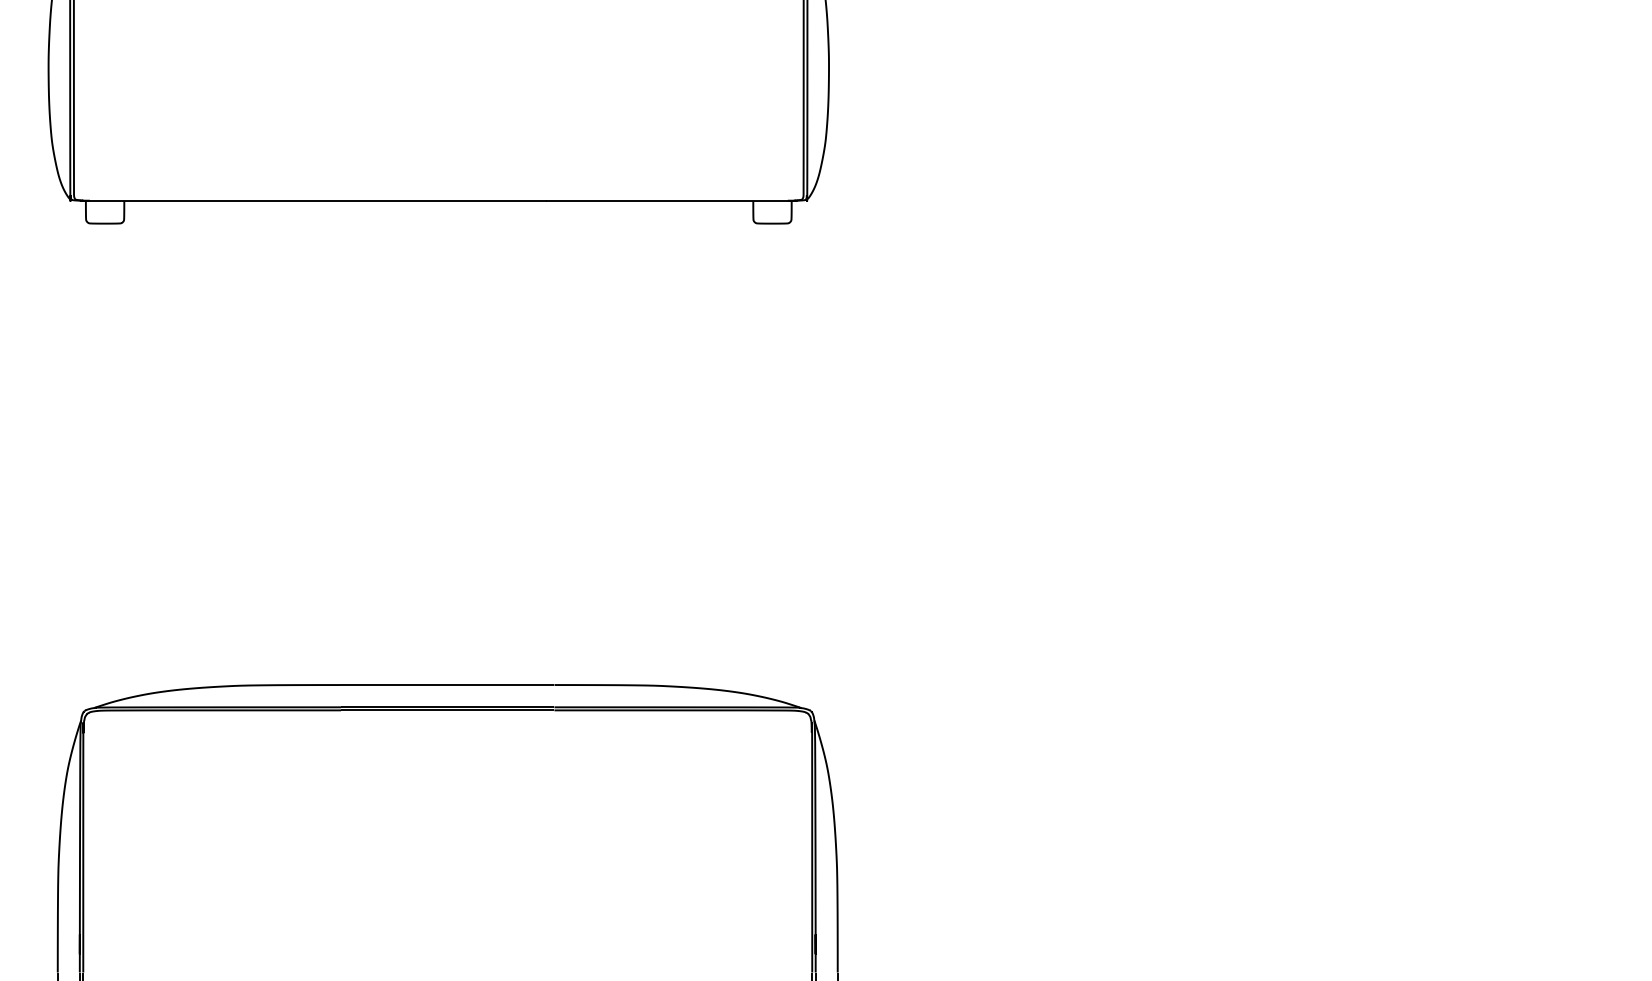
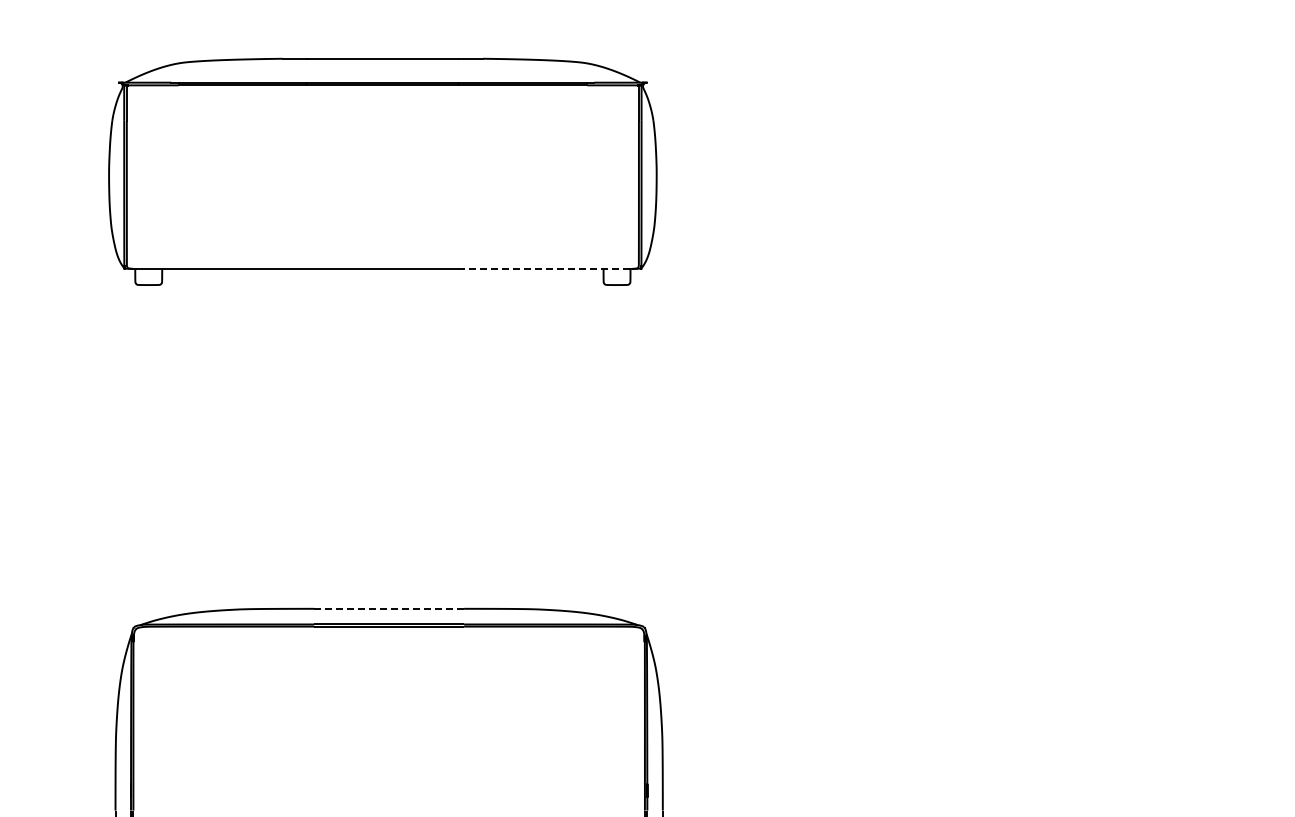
line: (670, 201) -> (545, 269), solid -> dashed
line: (448, 684) -> (389, 608), solid -> dashed

